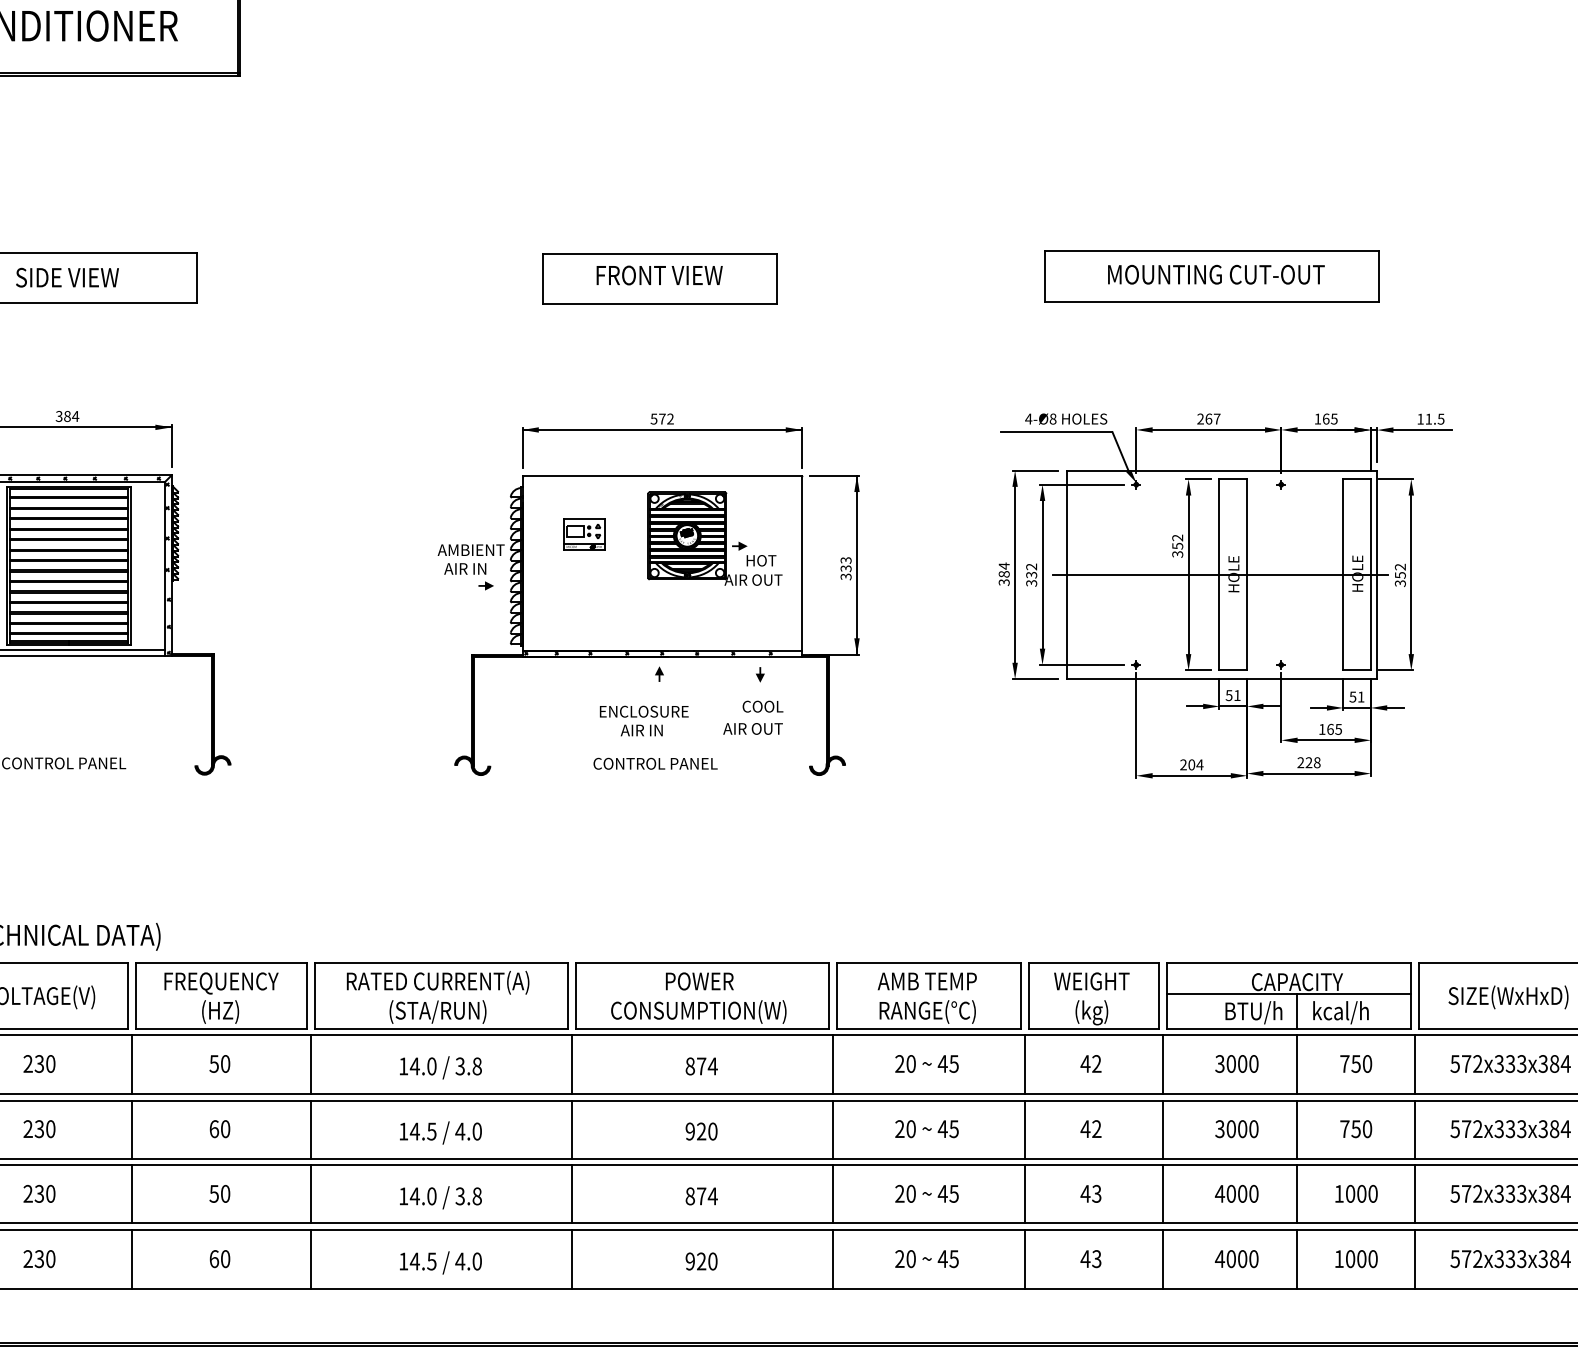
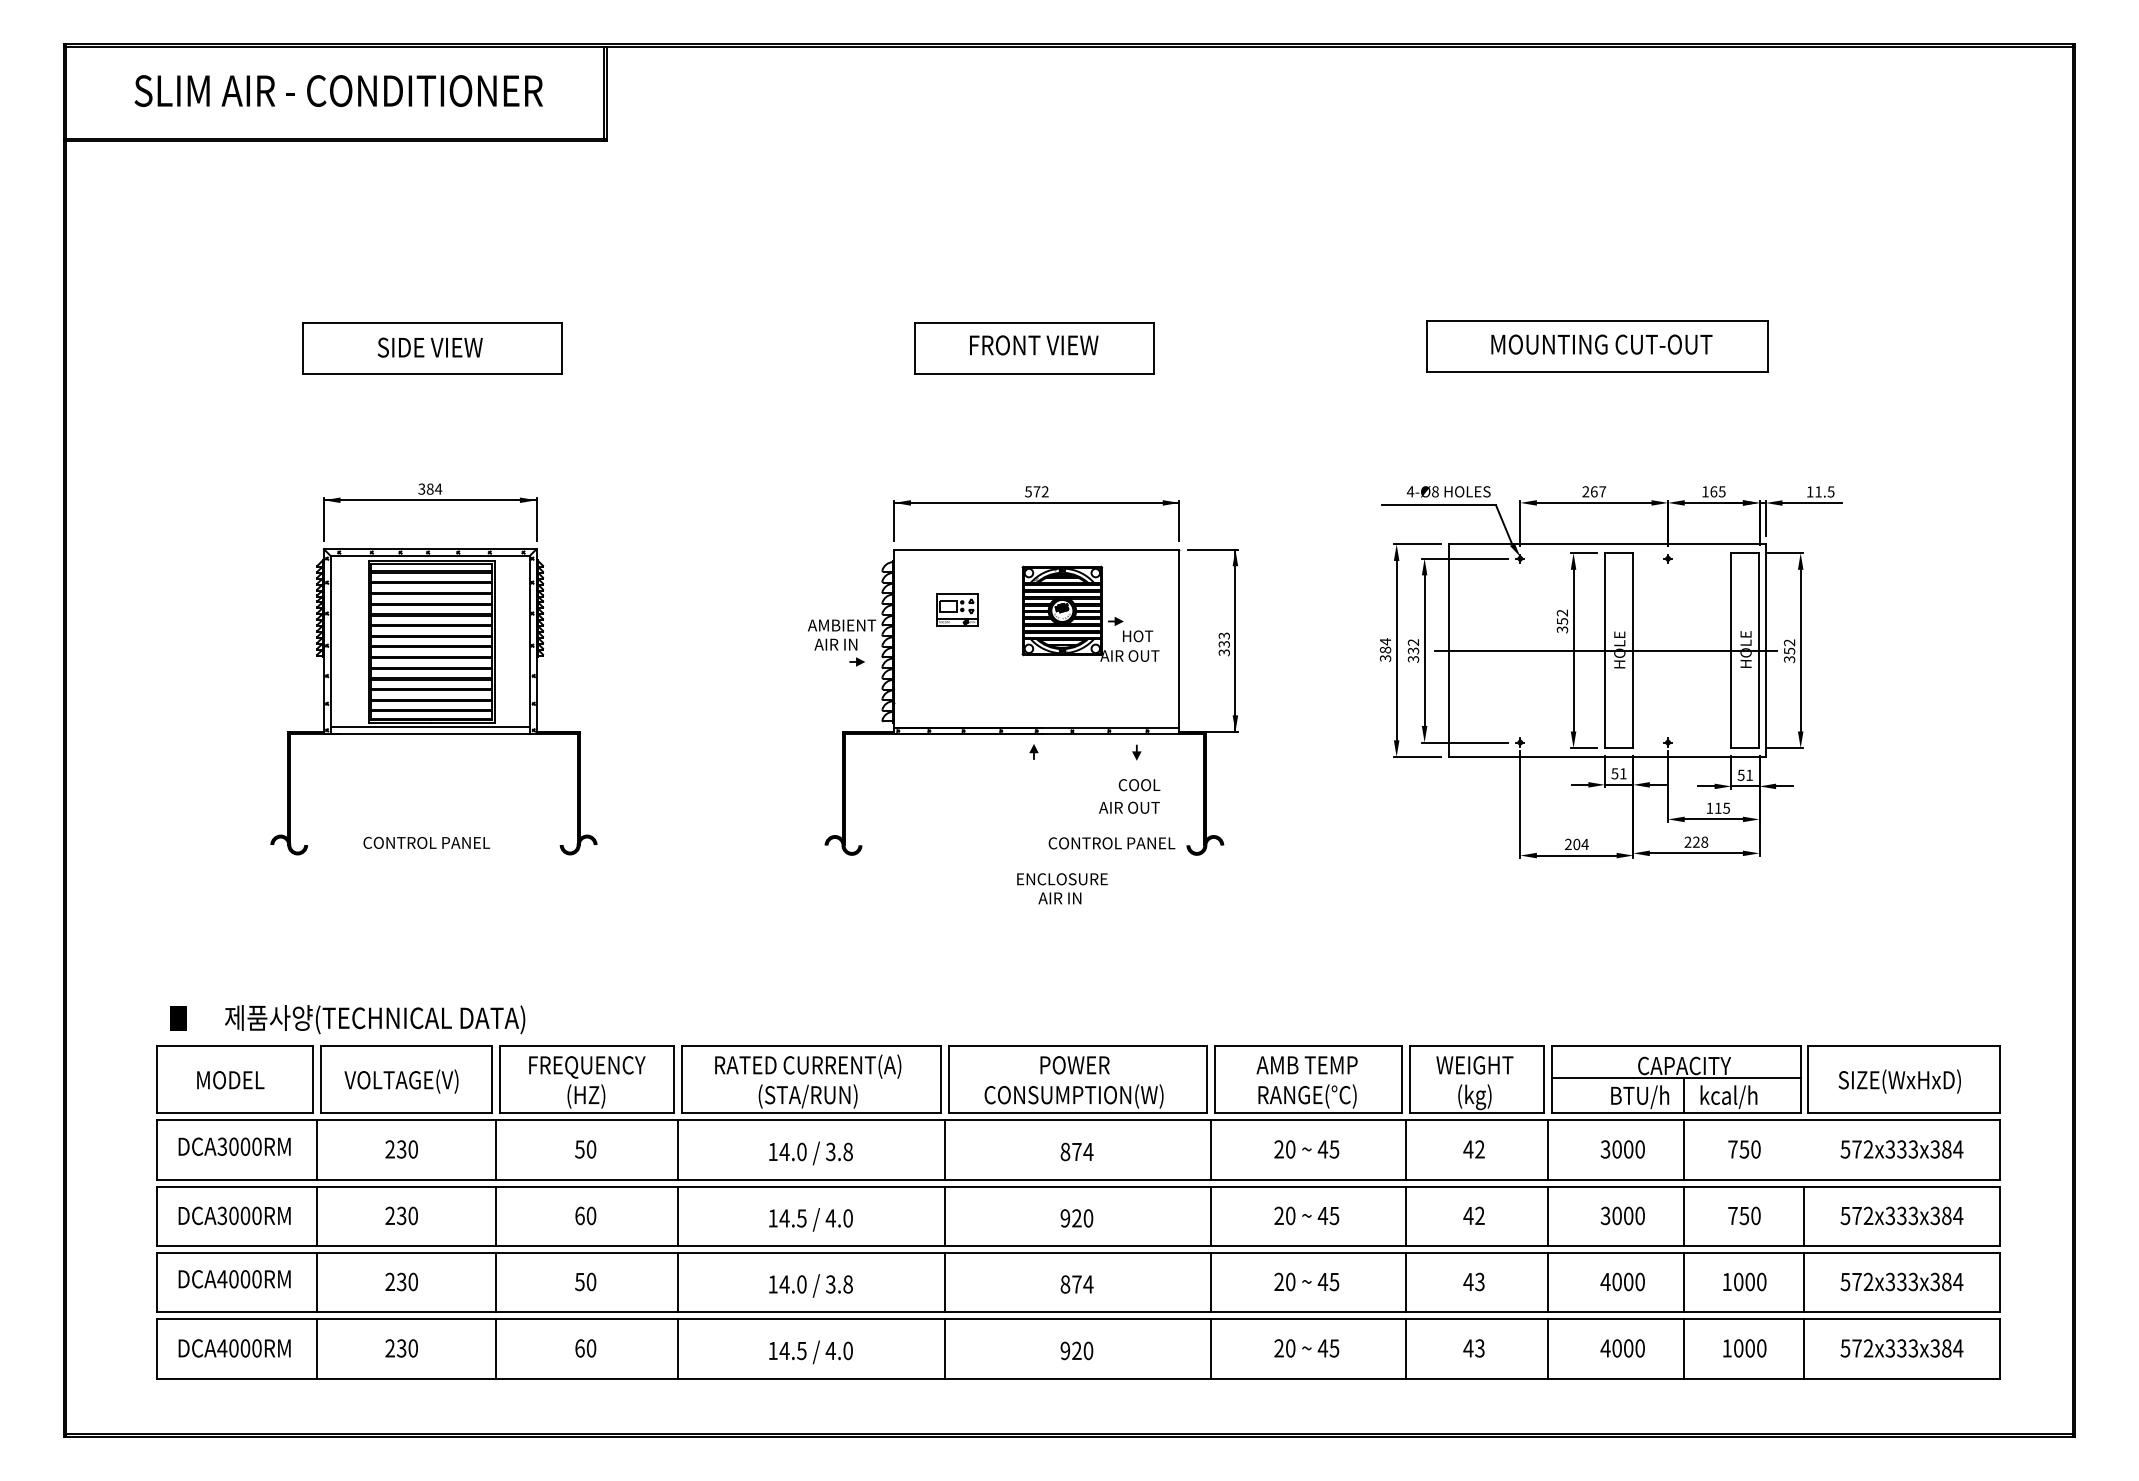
text: (644, 720) -> (1062, 888), moved
text: (1330, 728) -> (1718, 807), 165 -> 115
text: (655, 763) -> (1111, 843), moved
line: (1415, 1064) -> (1804, 1149), removed

